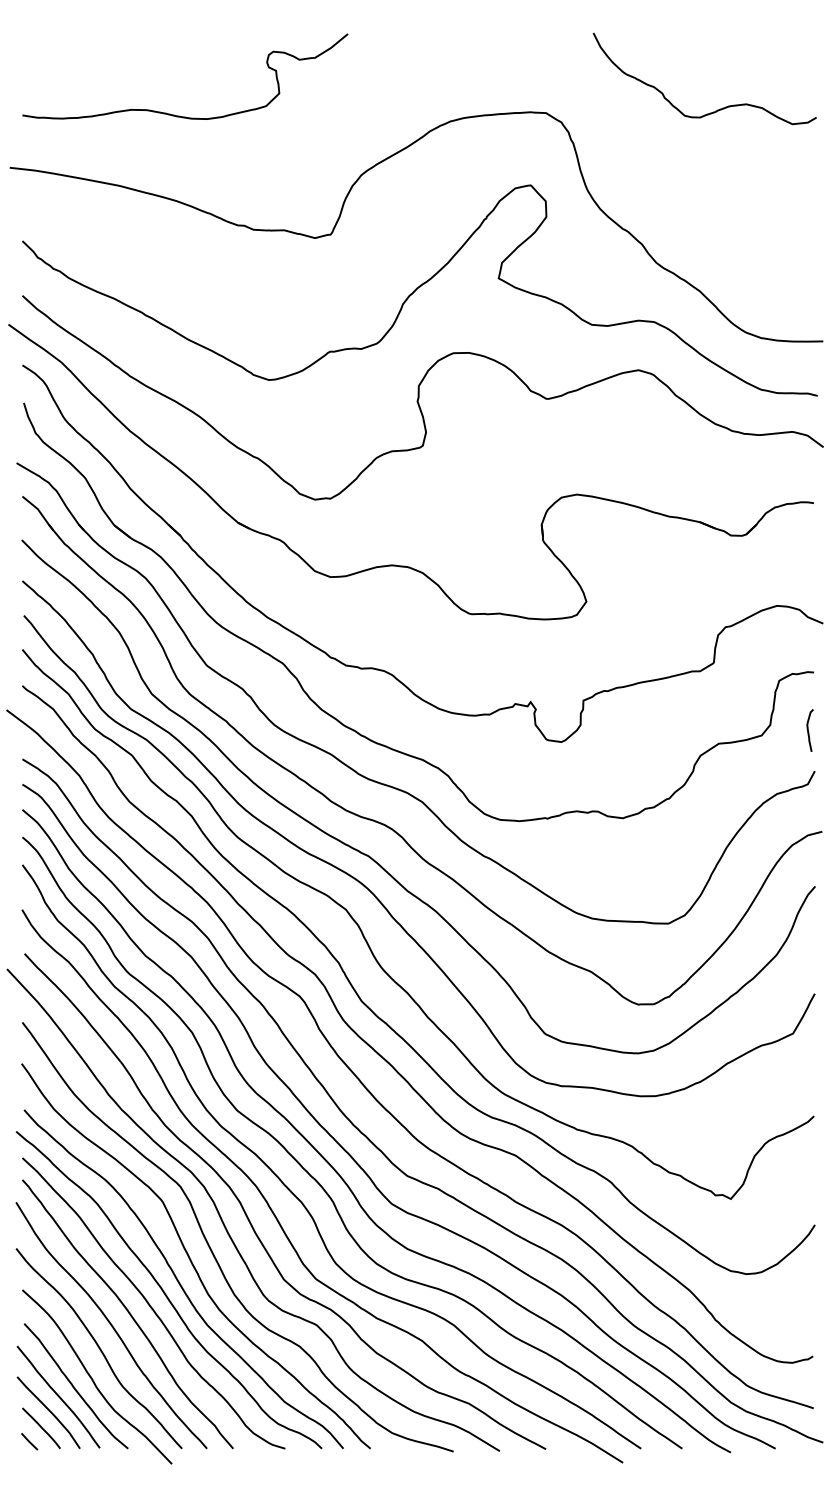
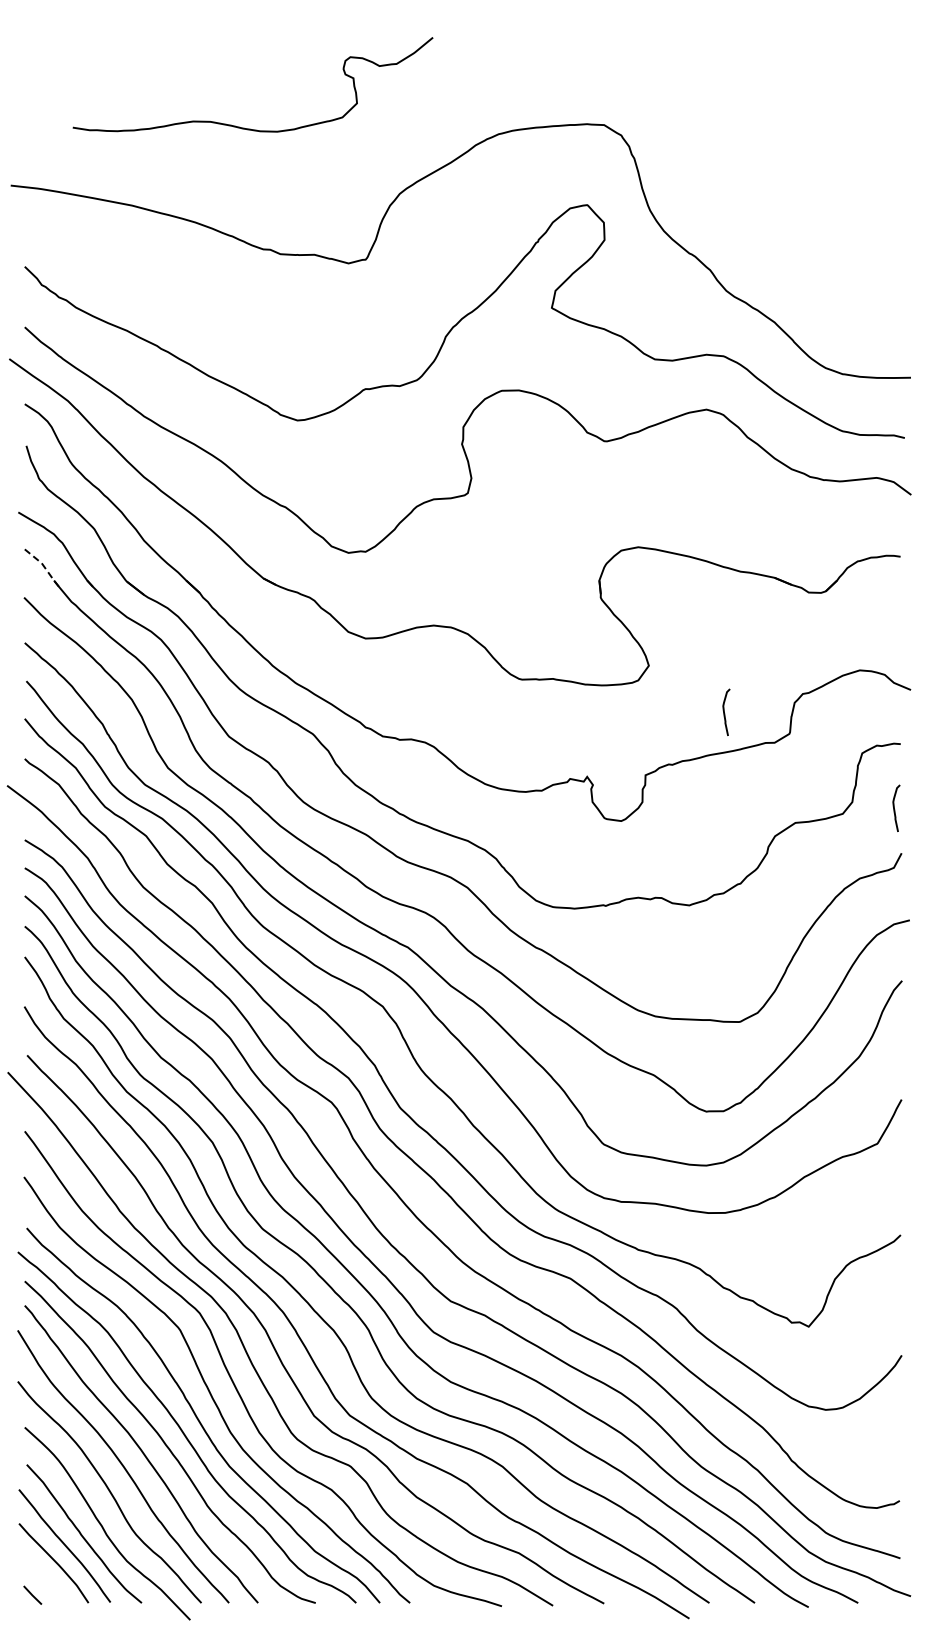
curve: (717, 109) -> (793, 121), removed
curve: (177, 115) -> (244, 127), moved
line: (40, 511) -> (44, 566), solid -> dashed
curve: (654, 643) -> (724, 711), added
curve: (41, 1428) -> (45, 1580), removed

